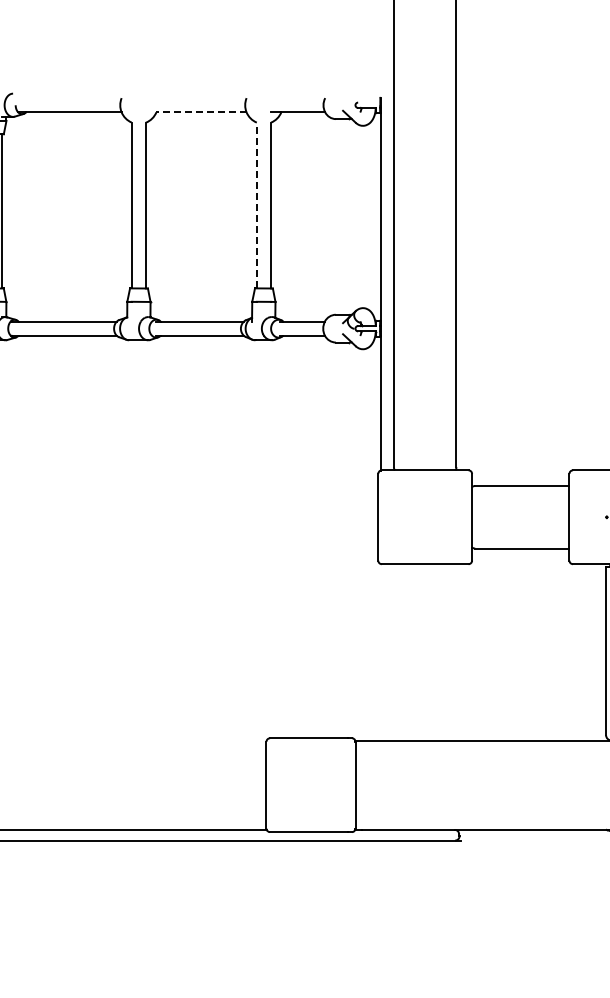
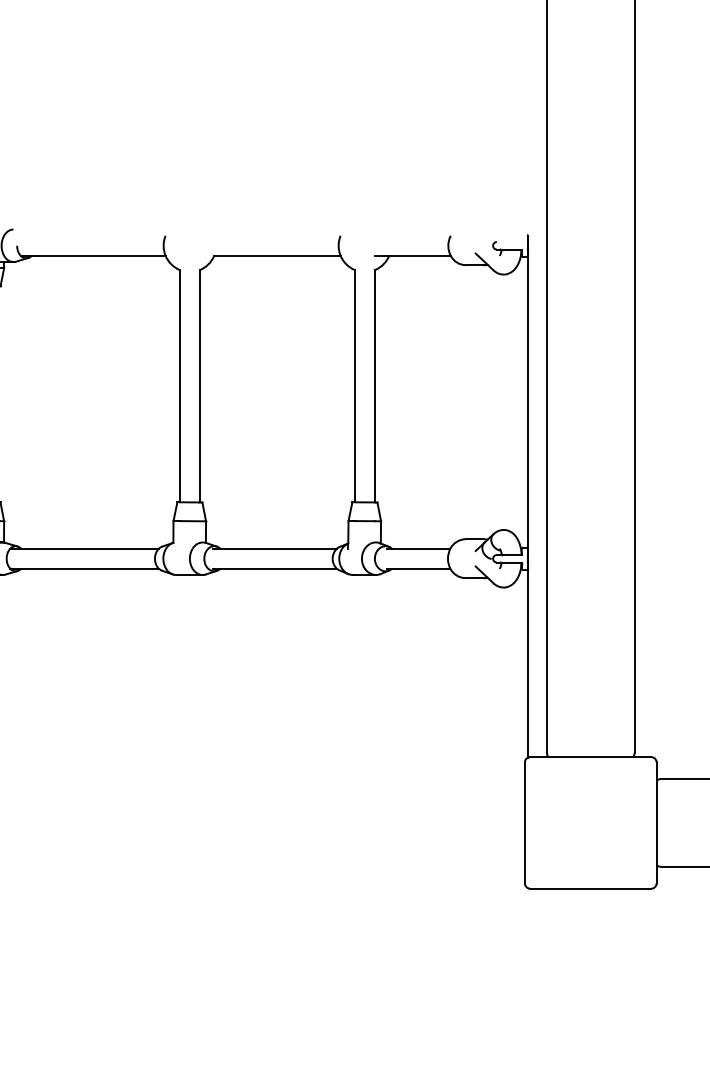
line: (201, 112) -> (277, 255), dashed -> solid
line: (256, 205) -> (354, 386), dashed -> solid

